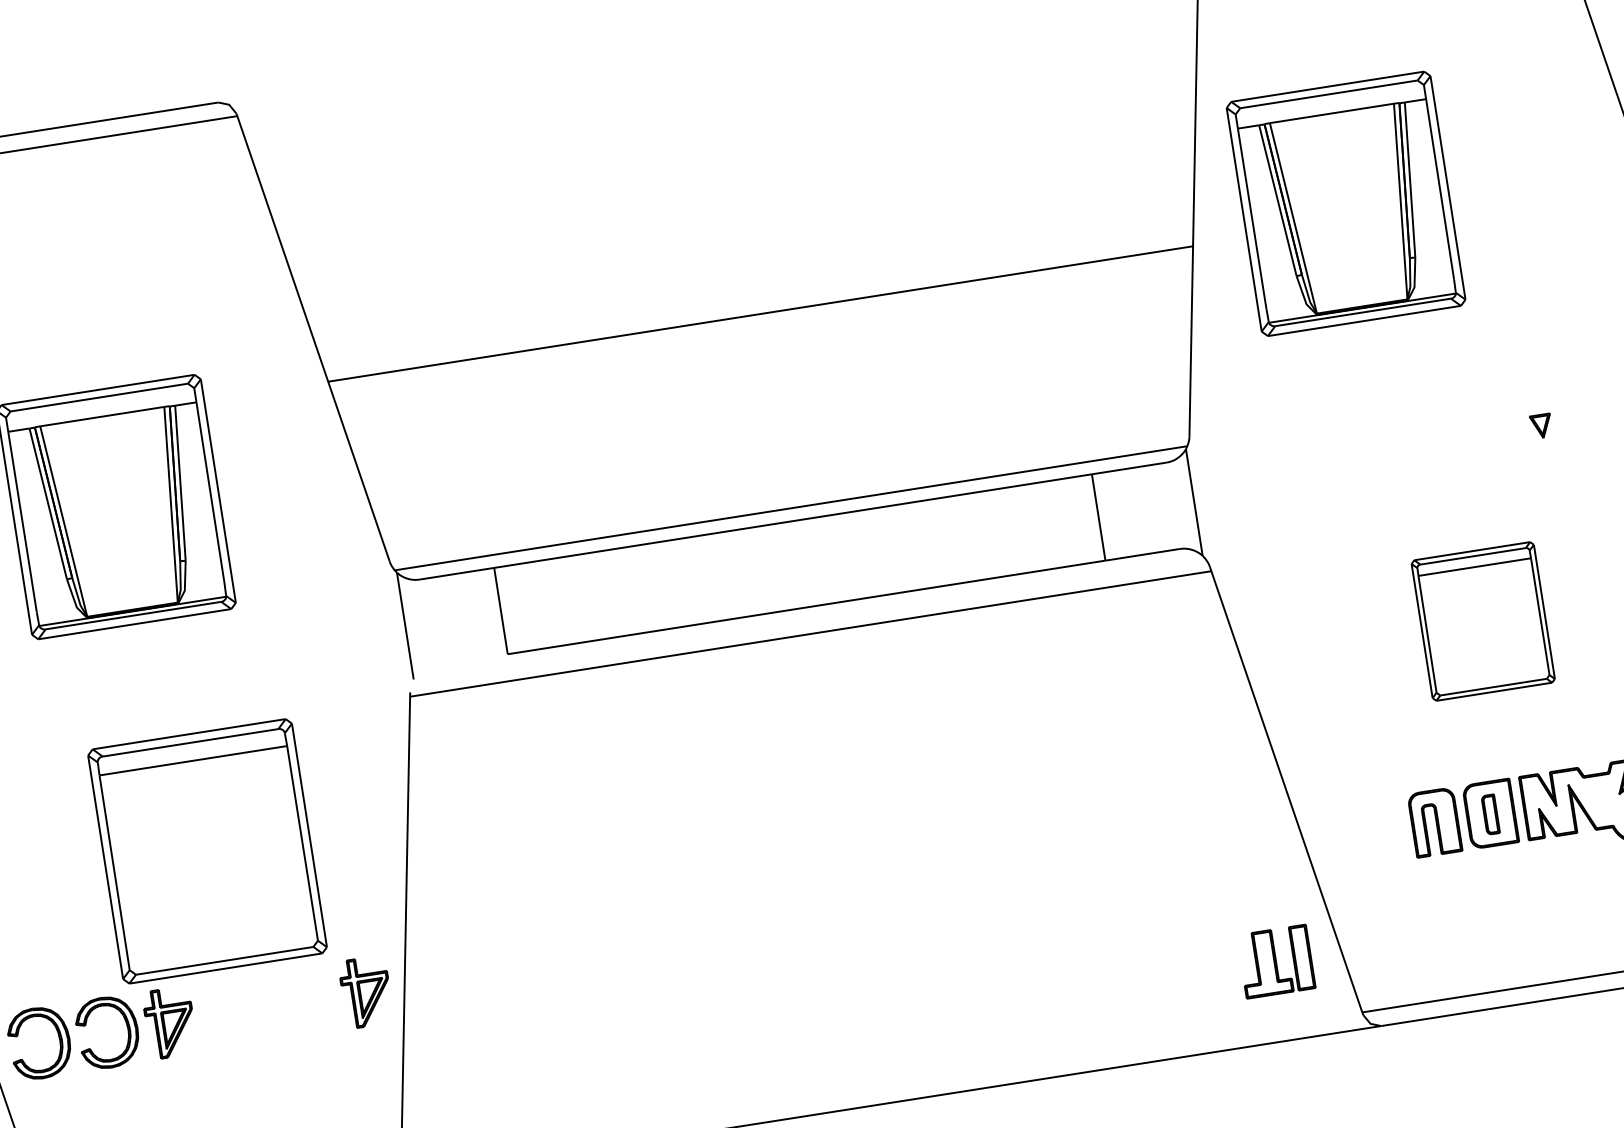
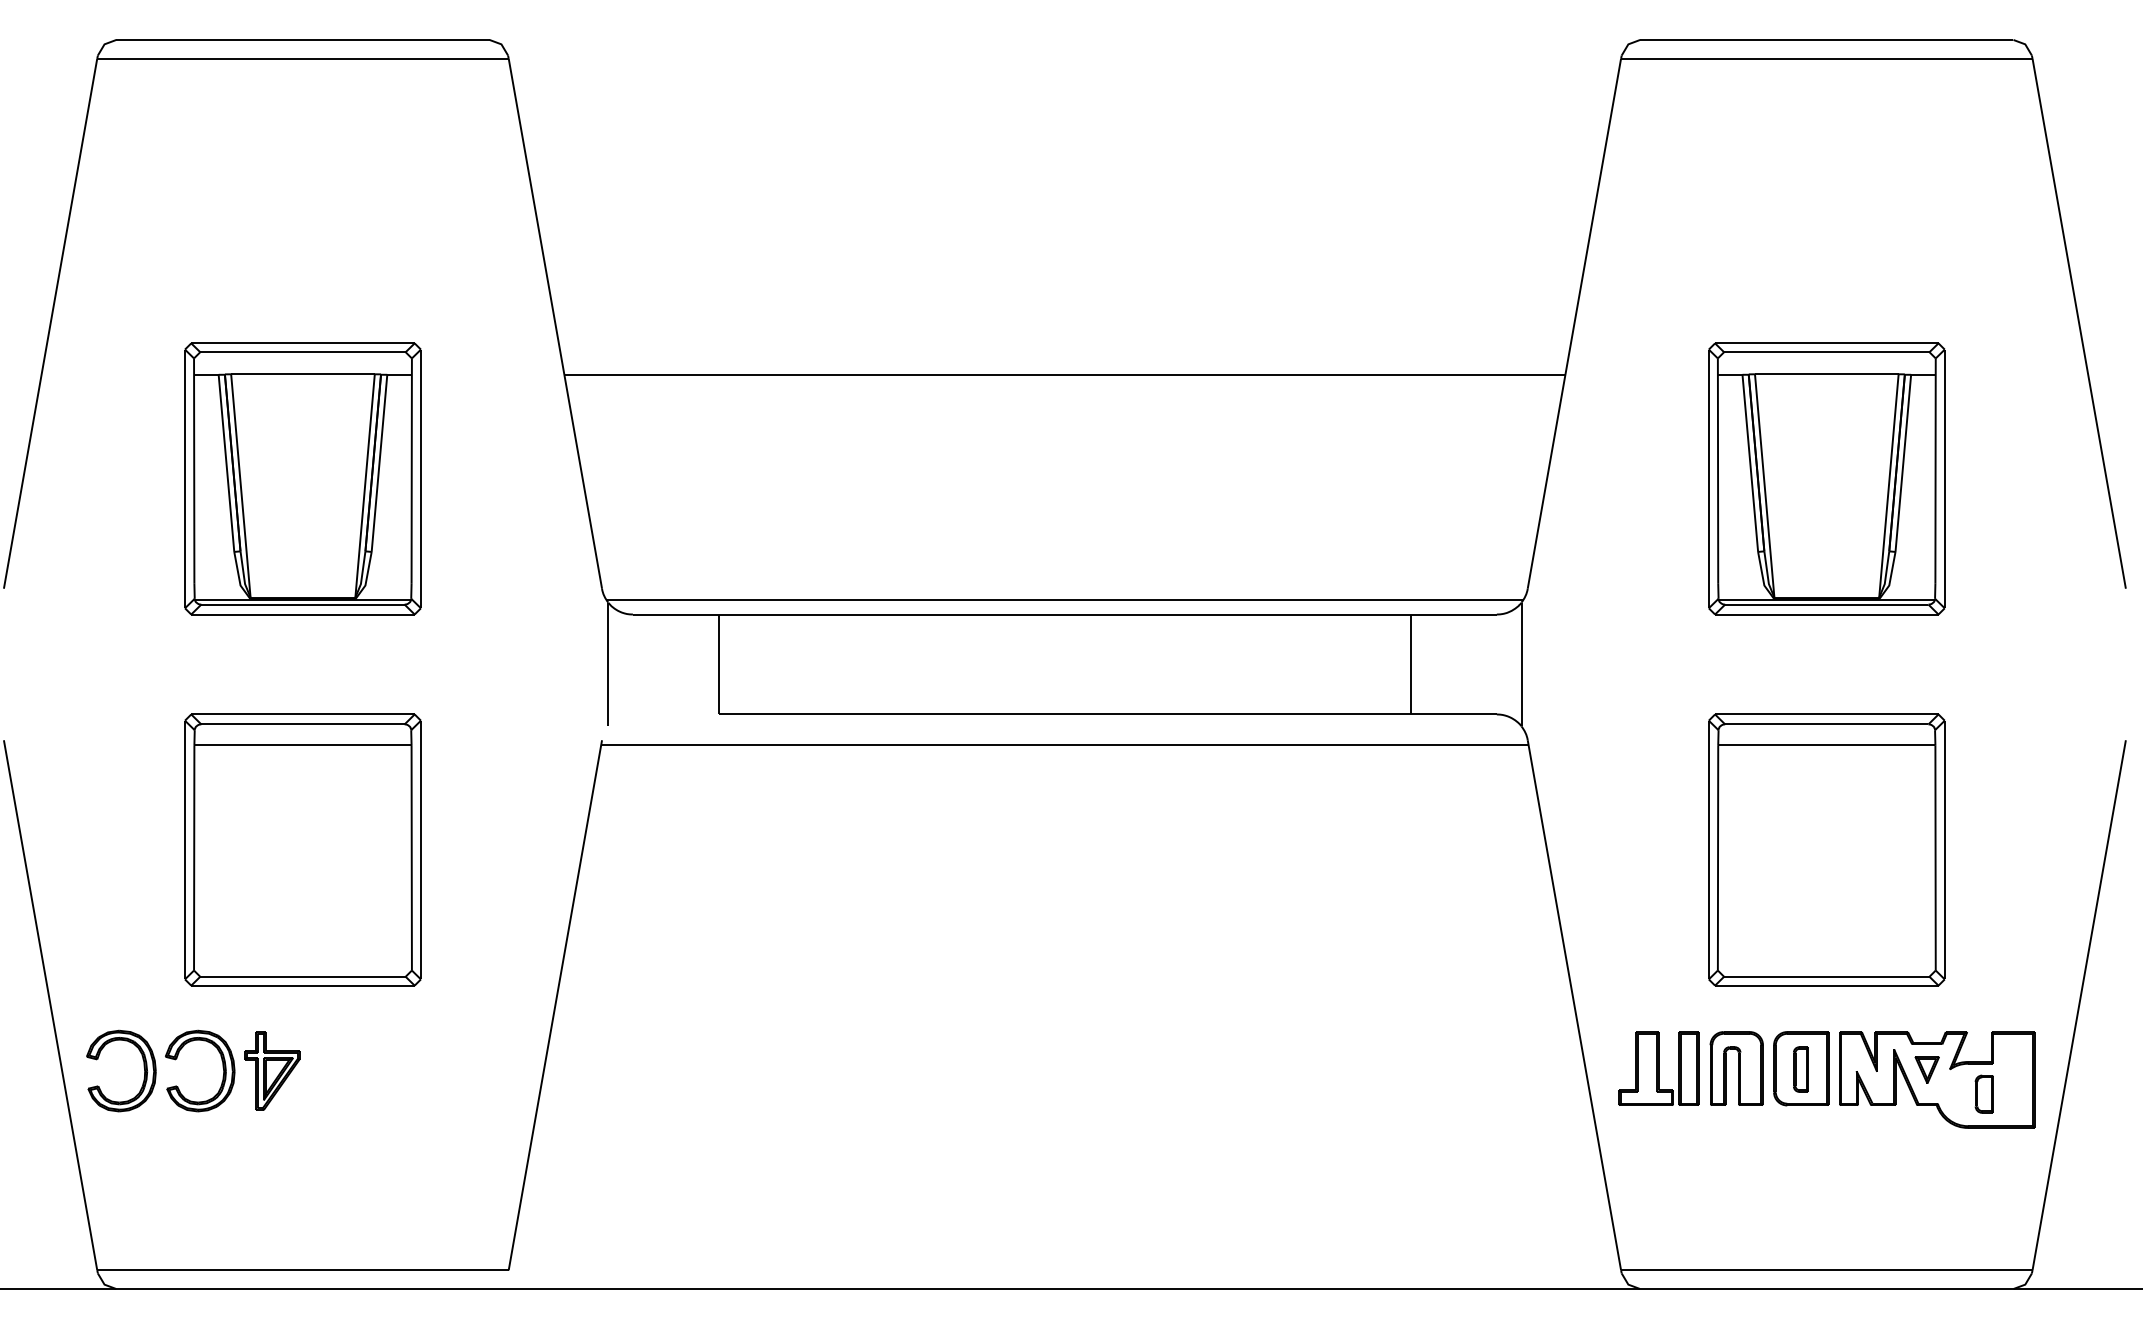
part: (1345, 203) -> (1826, 478), moved
part: (1540, 426) -> (1926, 1069), moved
part: (1482, 621) -> (1826, 849), size x1.67
part: (207, 850) -> (302, 849), moved
part: (1275, 961) -> (1658, 1068), moved
part: (366, 991) -> (499, 1070), removed

